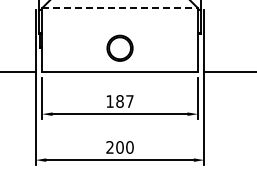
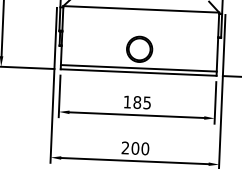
line: (120, 8) -> (141, 9), dashed -> solid
line: (120, 67) -> (139, 68), added
text: (129, 101) -> (146, 102), 187 -> 185

